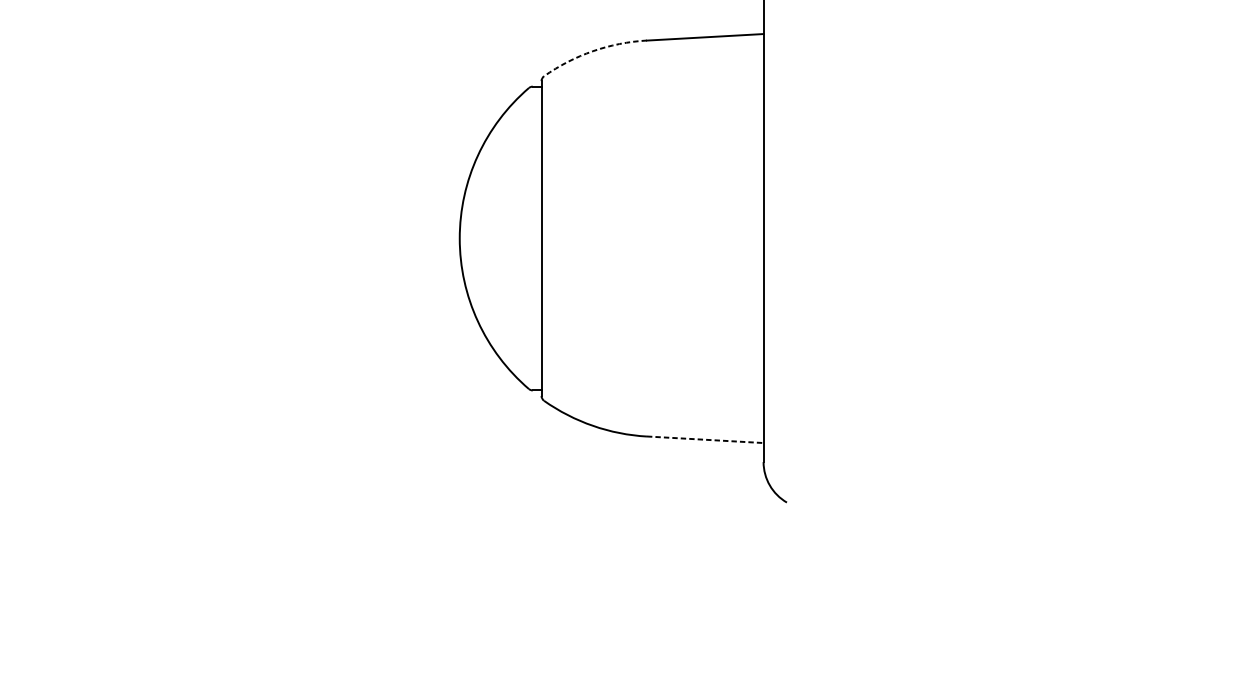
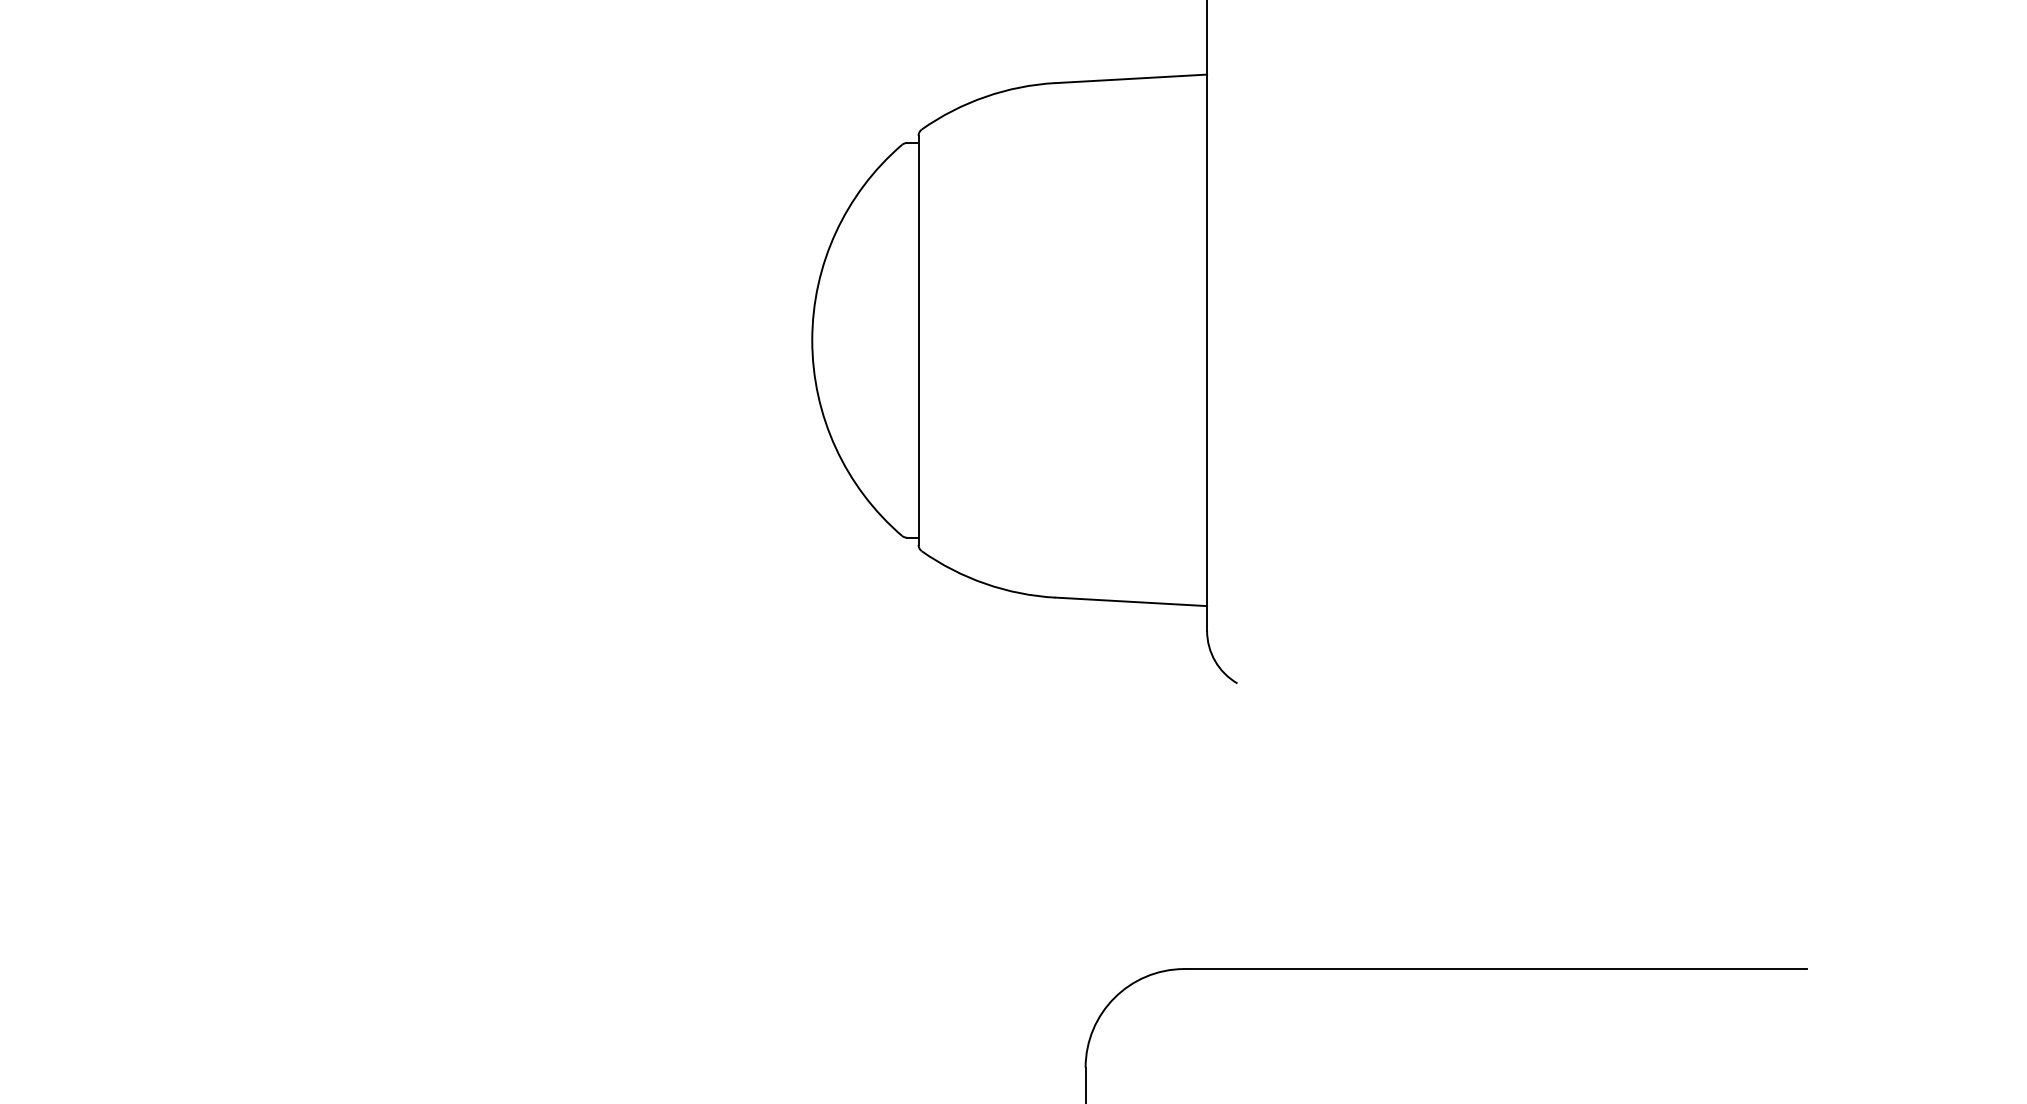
arc: (593, 50) -> (985, 96), dashed -> solid
line: (705, 439) -> (1131, 601), dashed -> solid

